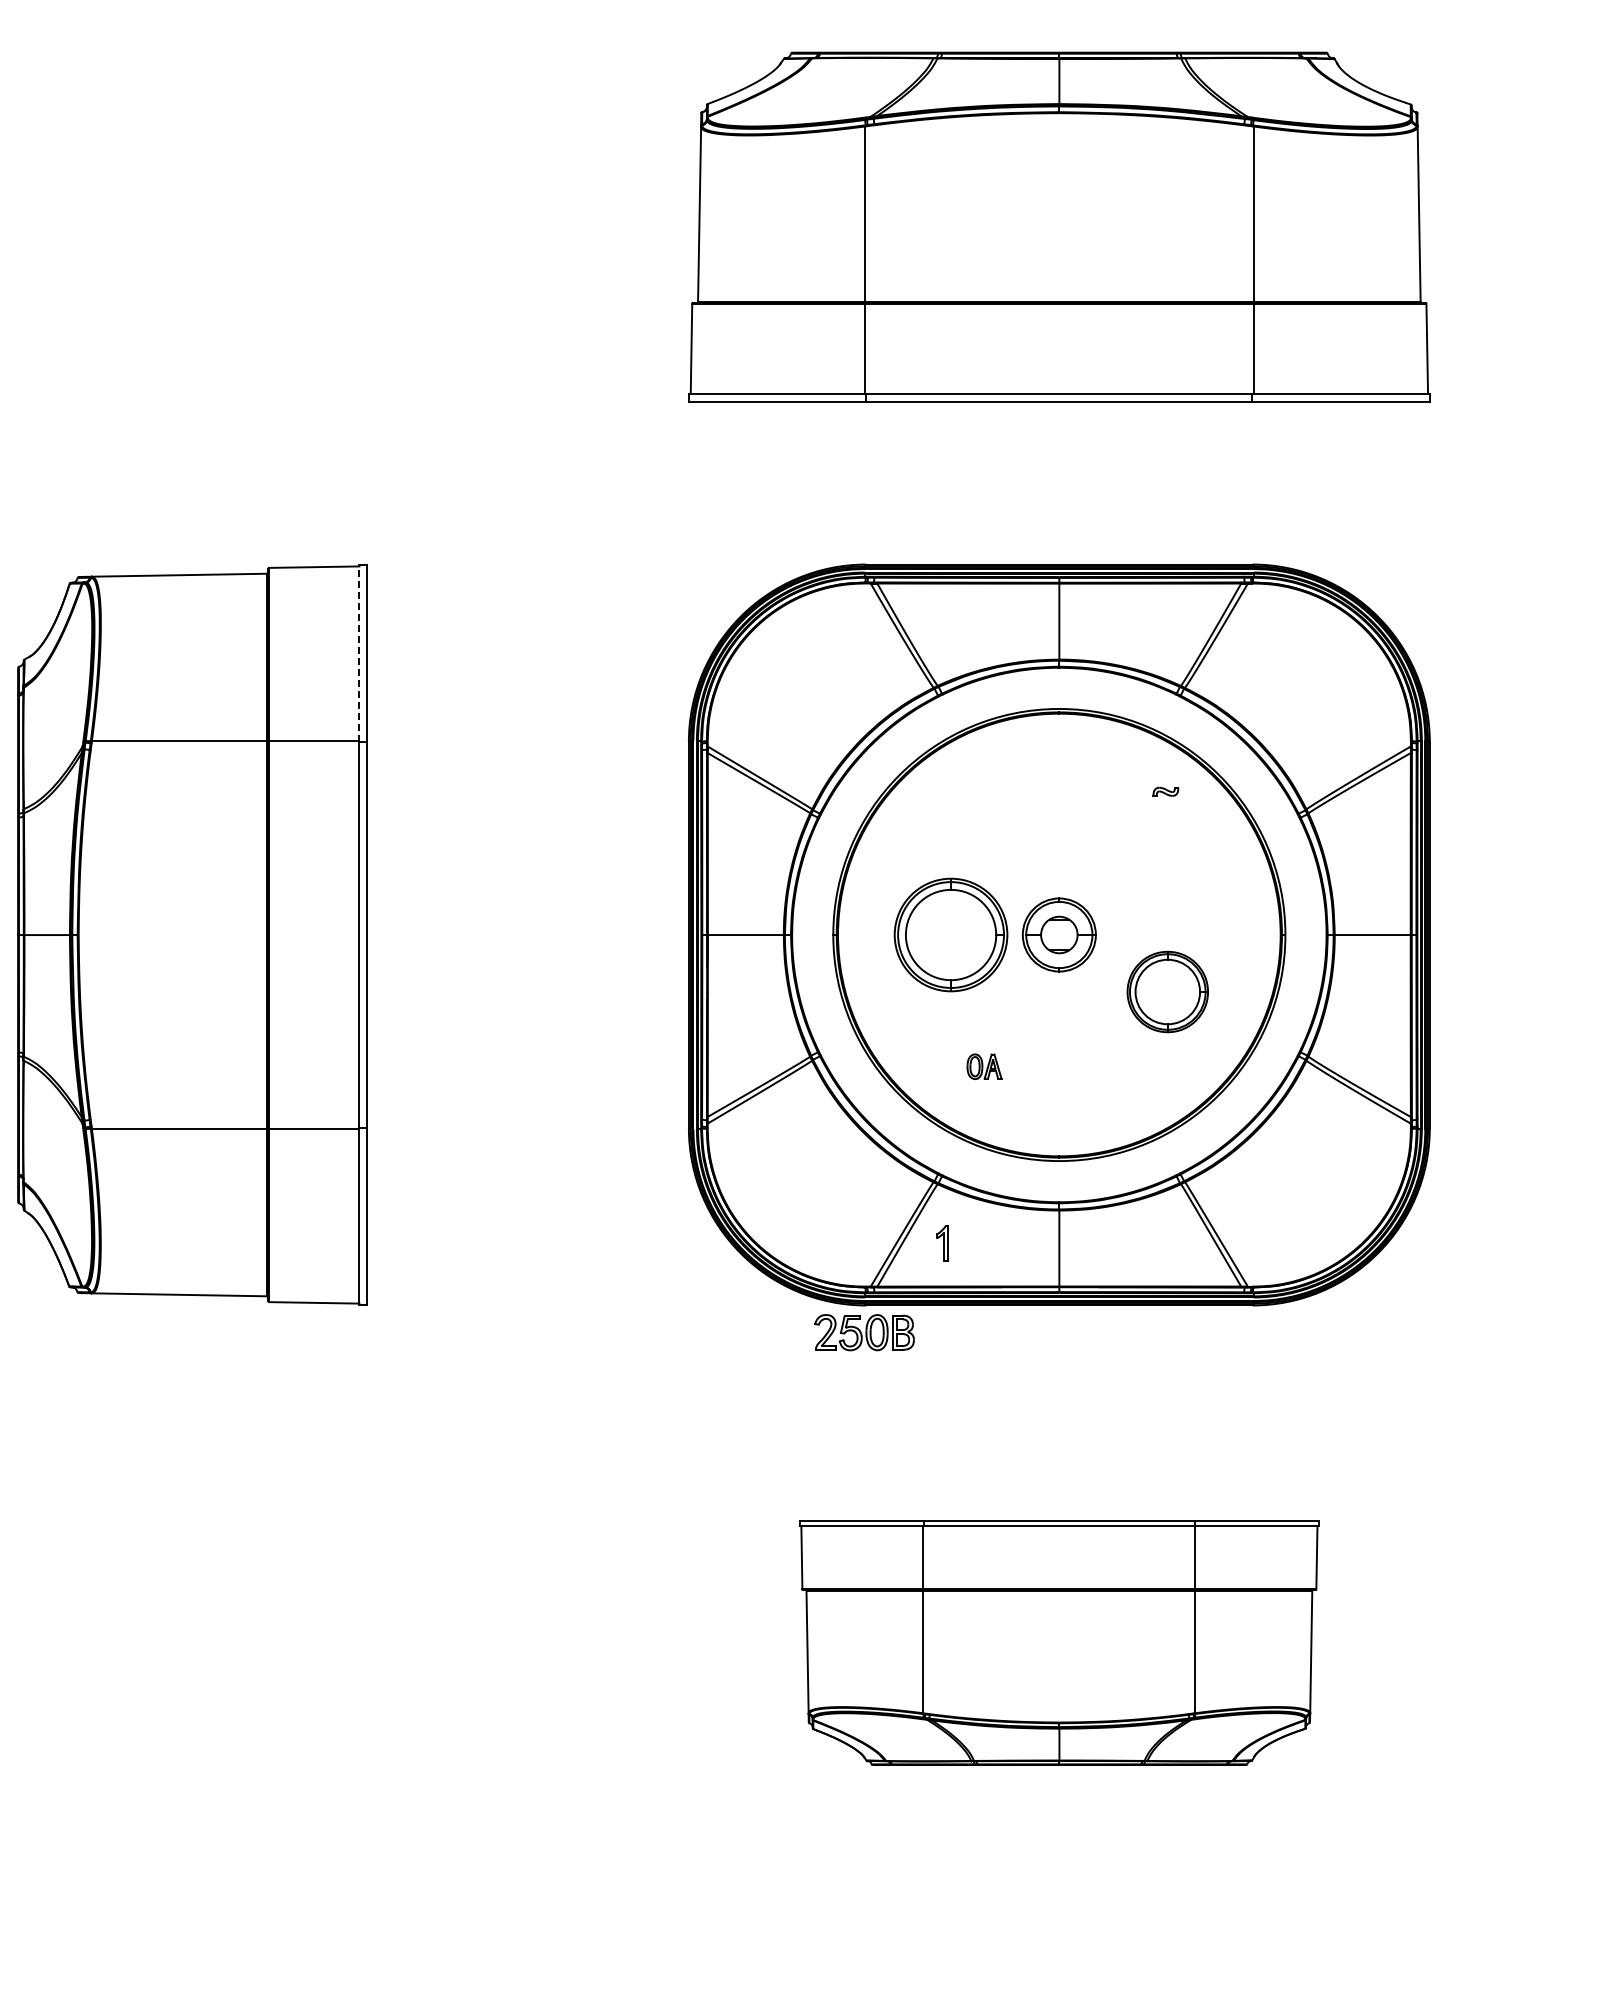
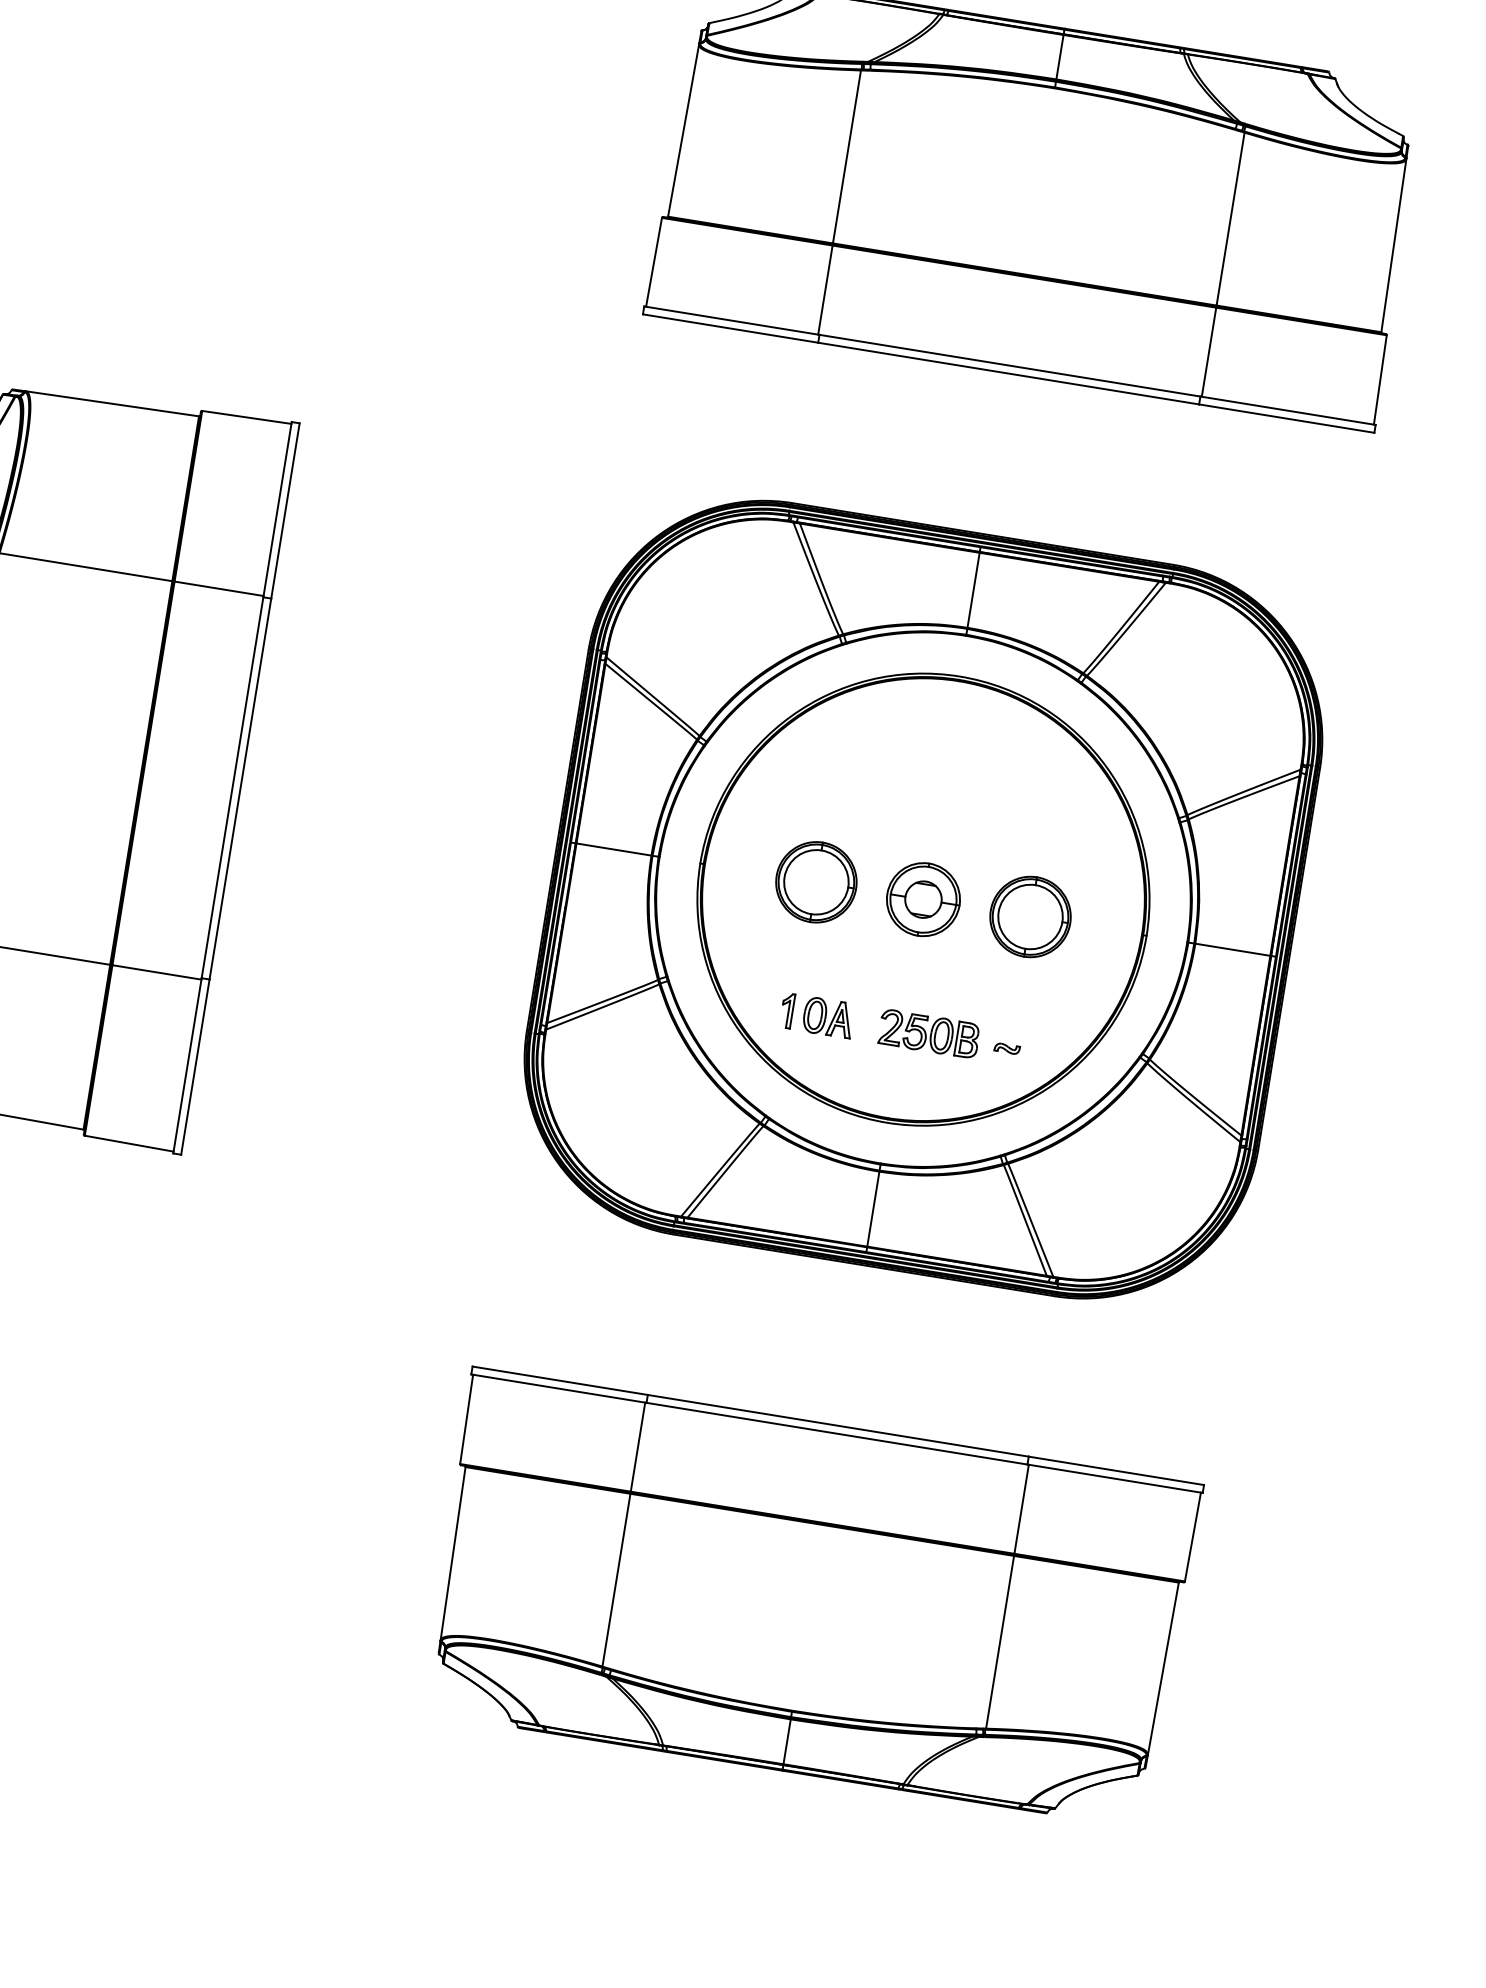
line: (359, 653) -> (277, 509), dashed -> solid
part: (1165, 791) -> (1006, 1048), moved
part: (950, 934) -> (816, 881), size x0.71
part: (1167, 991) -> (1030, 916), moved
part: (984, 1066) -> (828, 1017), size x1.43
part: (942, 1243) -> (787, 1010), moved
part: (864, 1332) -> (929, 1033), moved
part: (1059, 1642) -> (810, 1598), size x1.43

